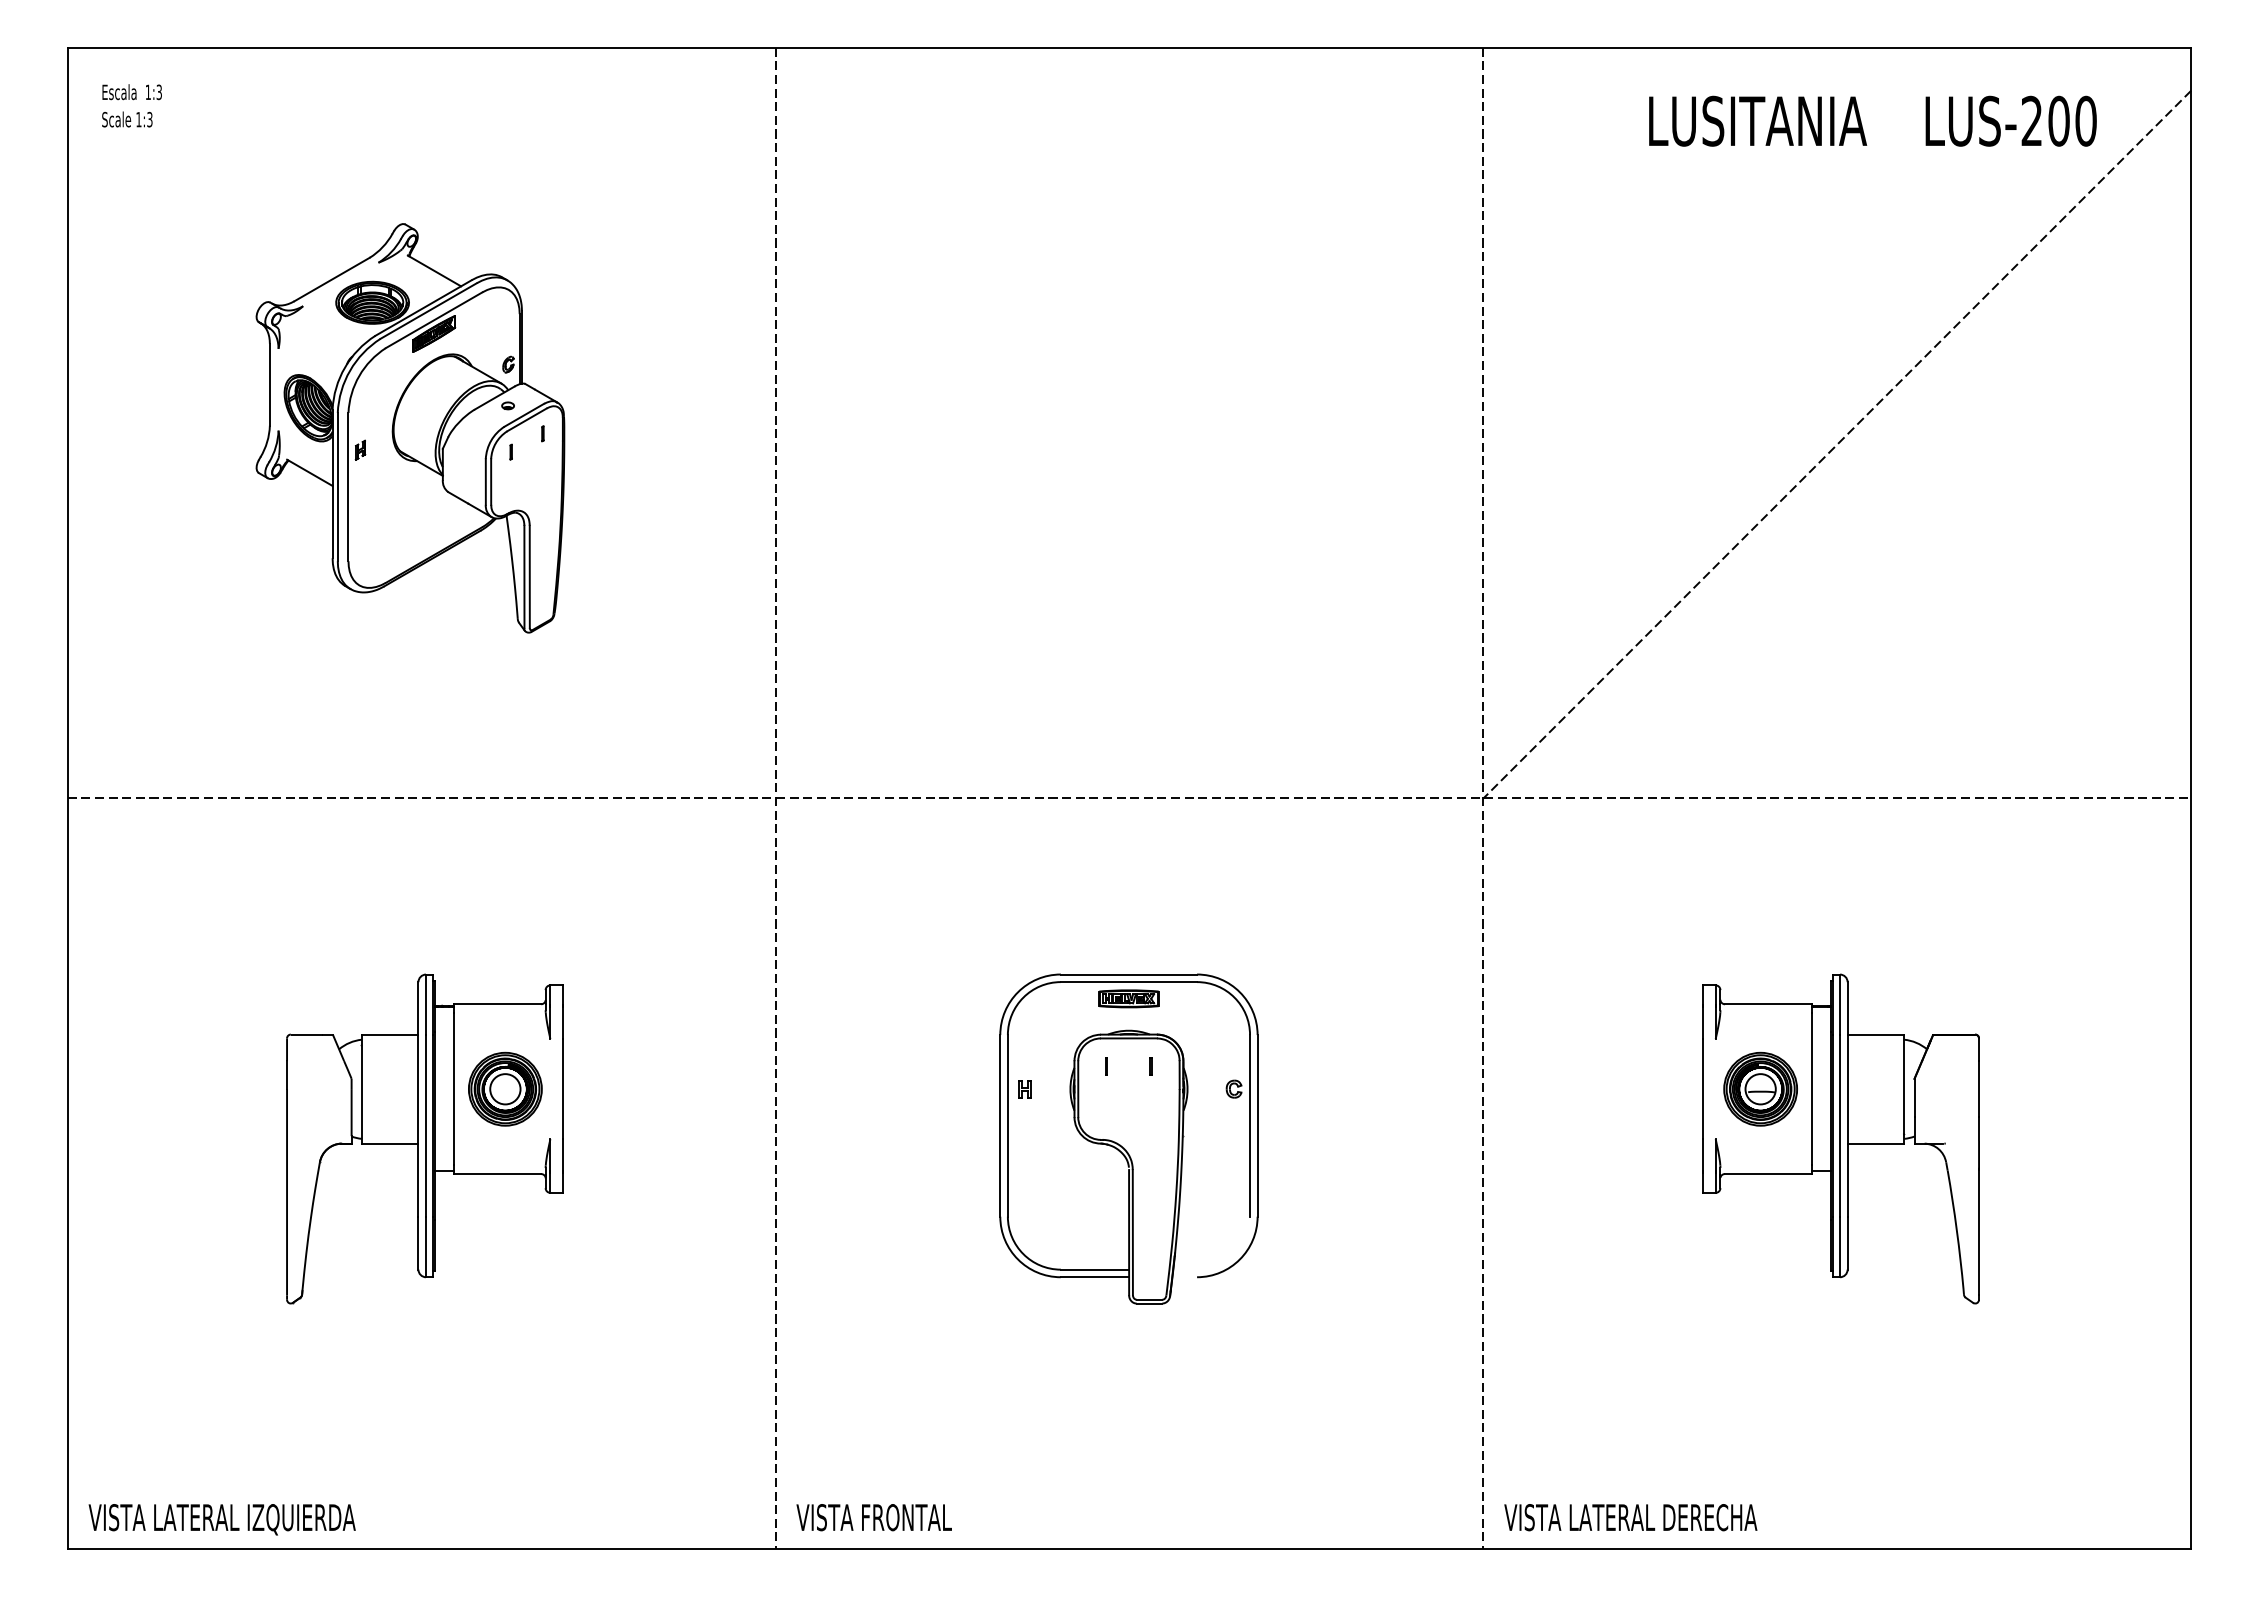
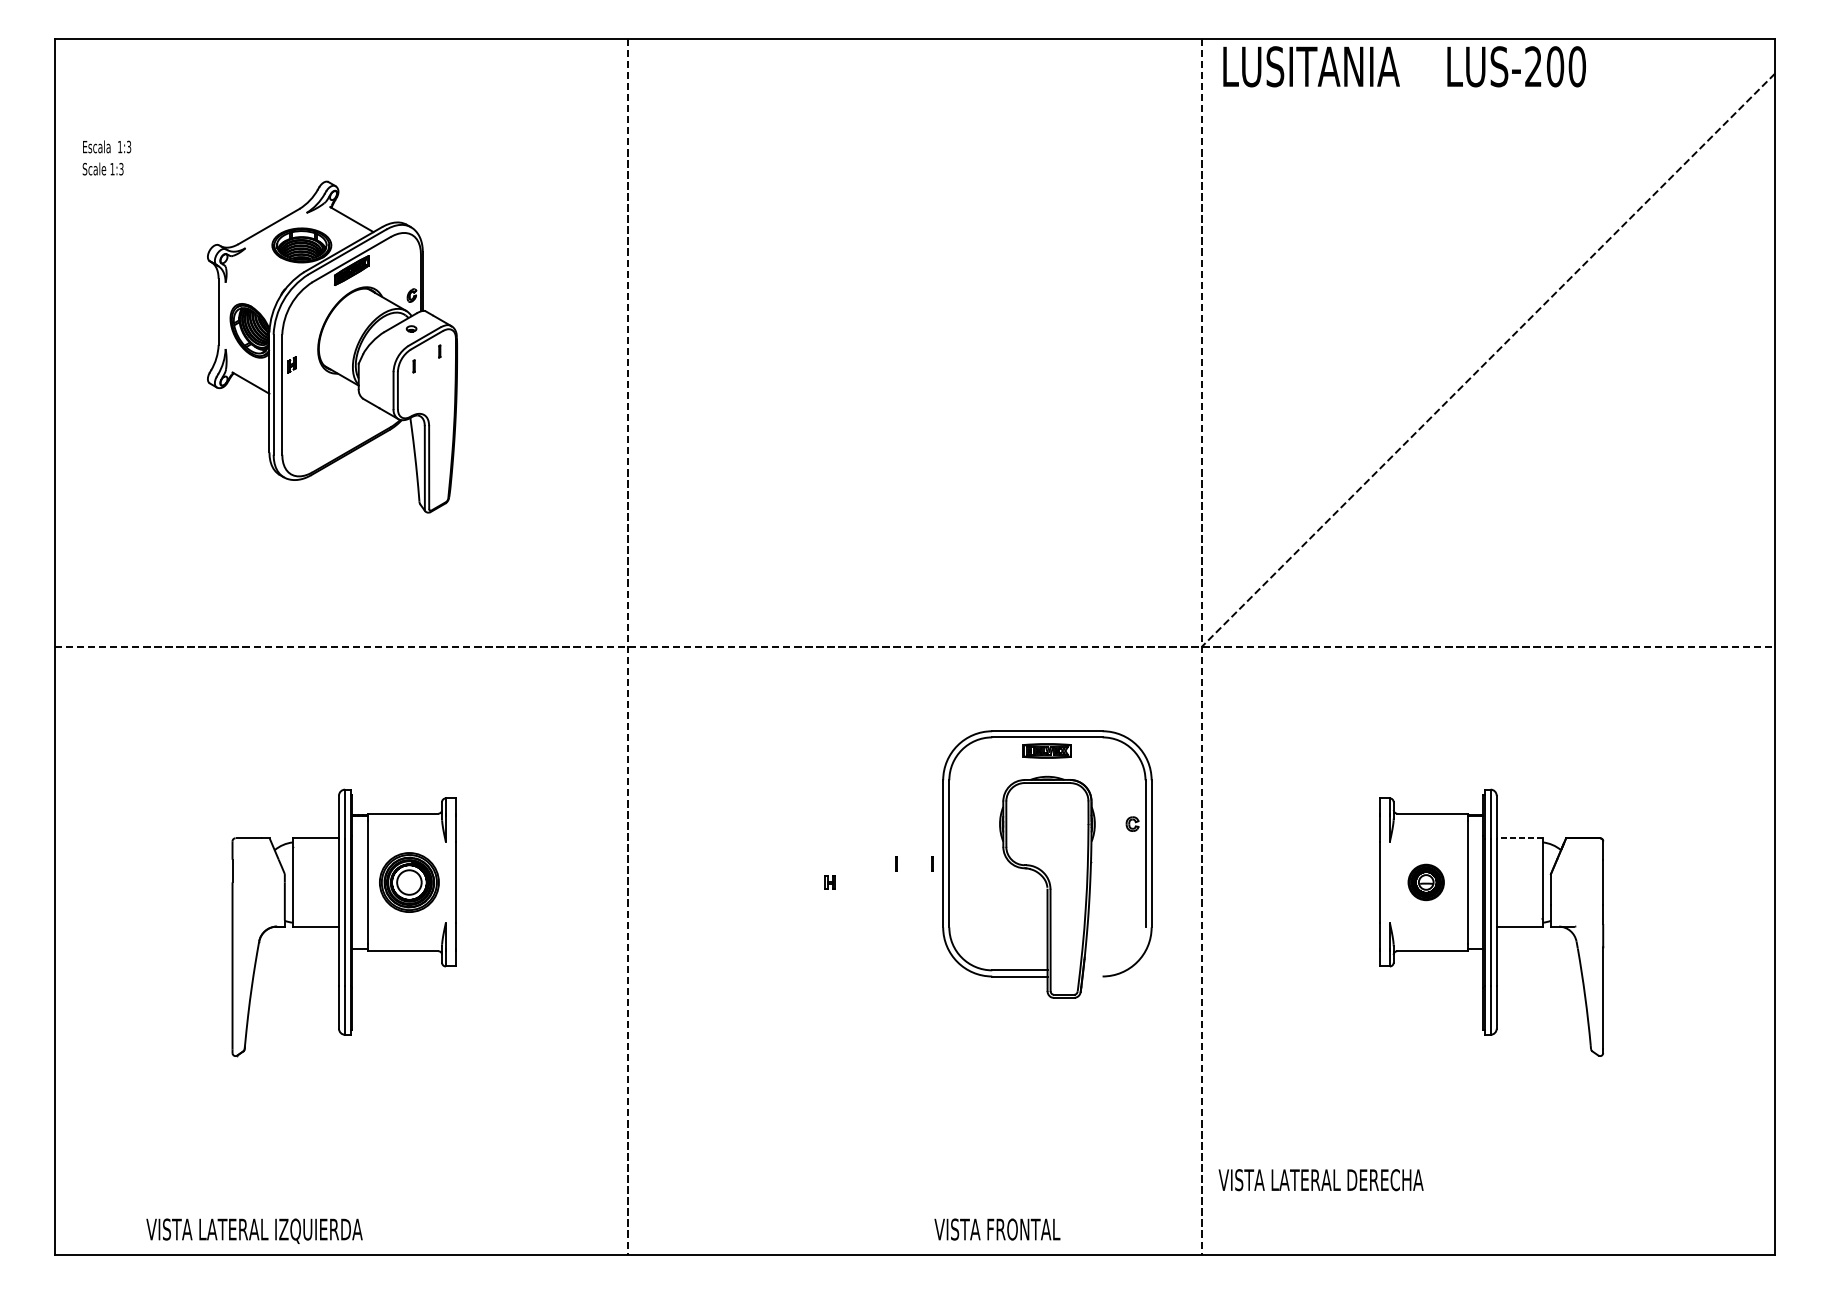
text: (131, 105) -> (106, 157), moved
text: (1872, 120) -> (1404, 66), moved
line: (1875, 1034) -> (1519, 838), solid -> dashed
part: (1760, 1088) -> (1426, 881), size x0.6
part: (1128, 1138) -> (1047, 864), moved
text: (873, 1517) -> (996, 1229), moved
text: (1630, 1517) -> (1320, 1180), moved
text: (221, 1519) -> (253, 1231), moved

